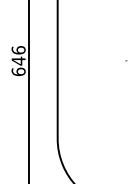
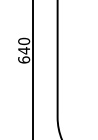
text: (18, 50) -> (23, 41), 646 -> 640

